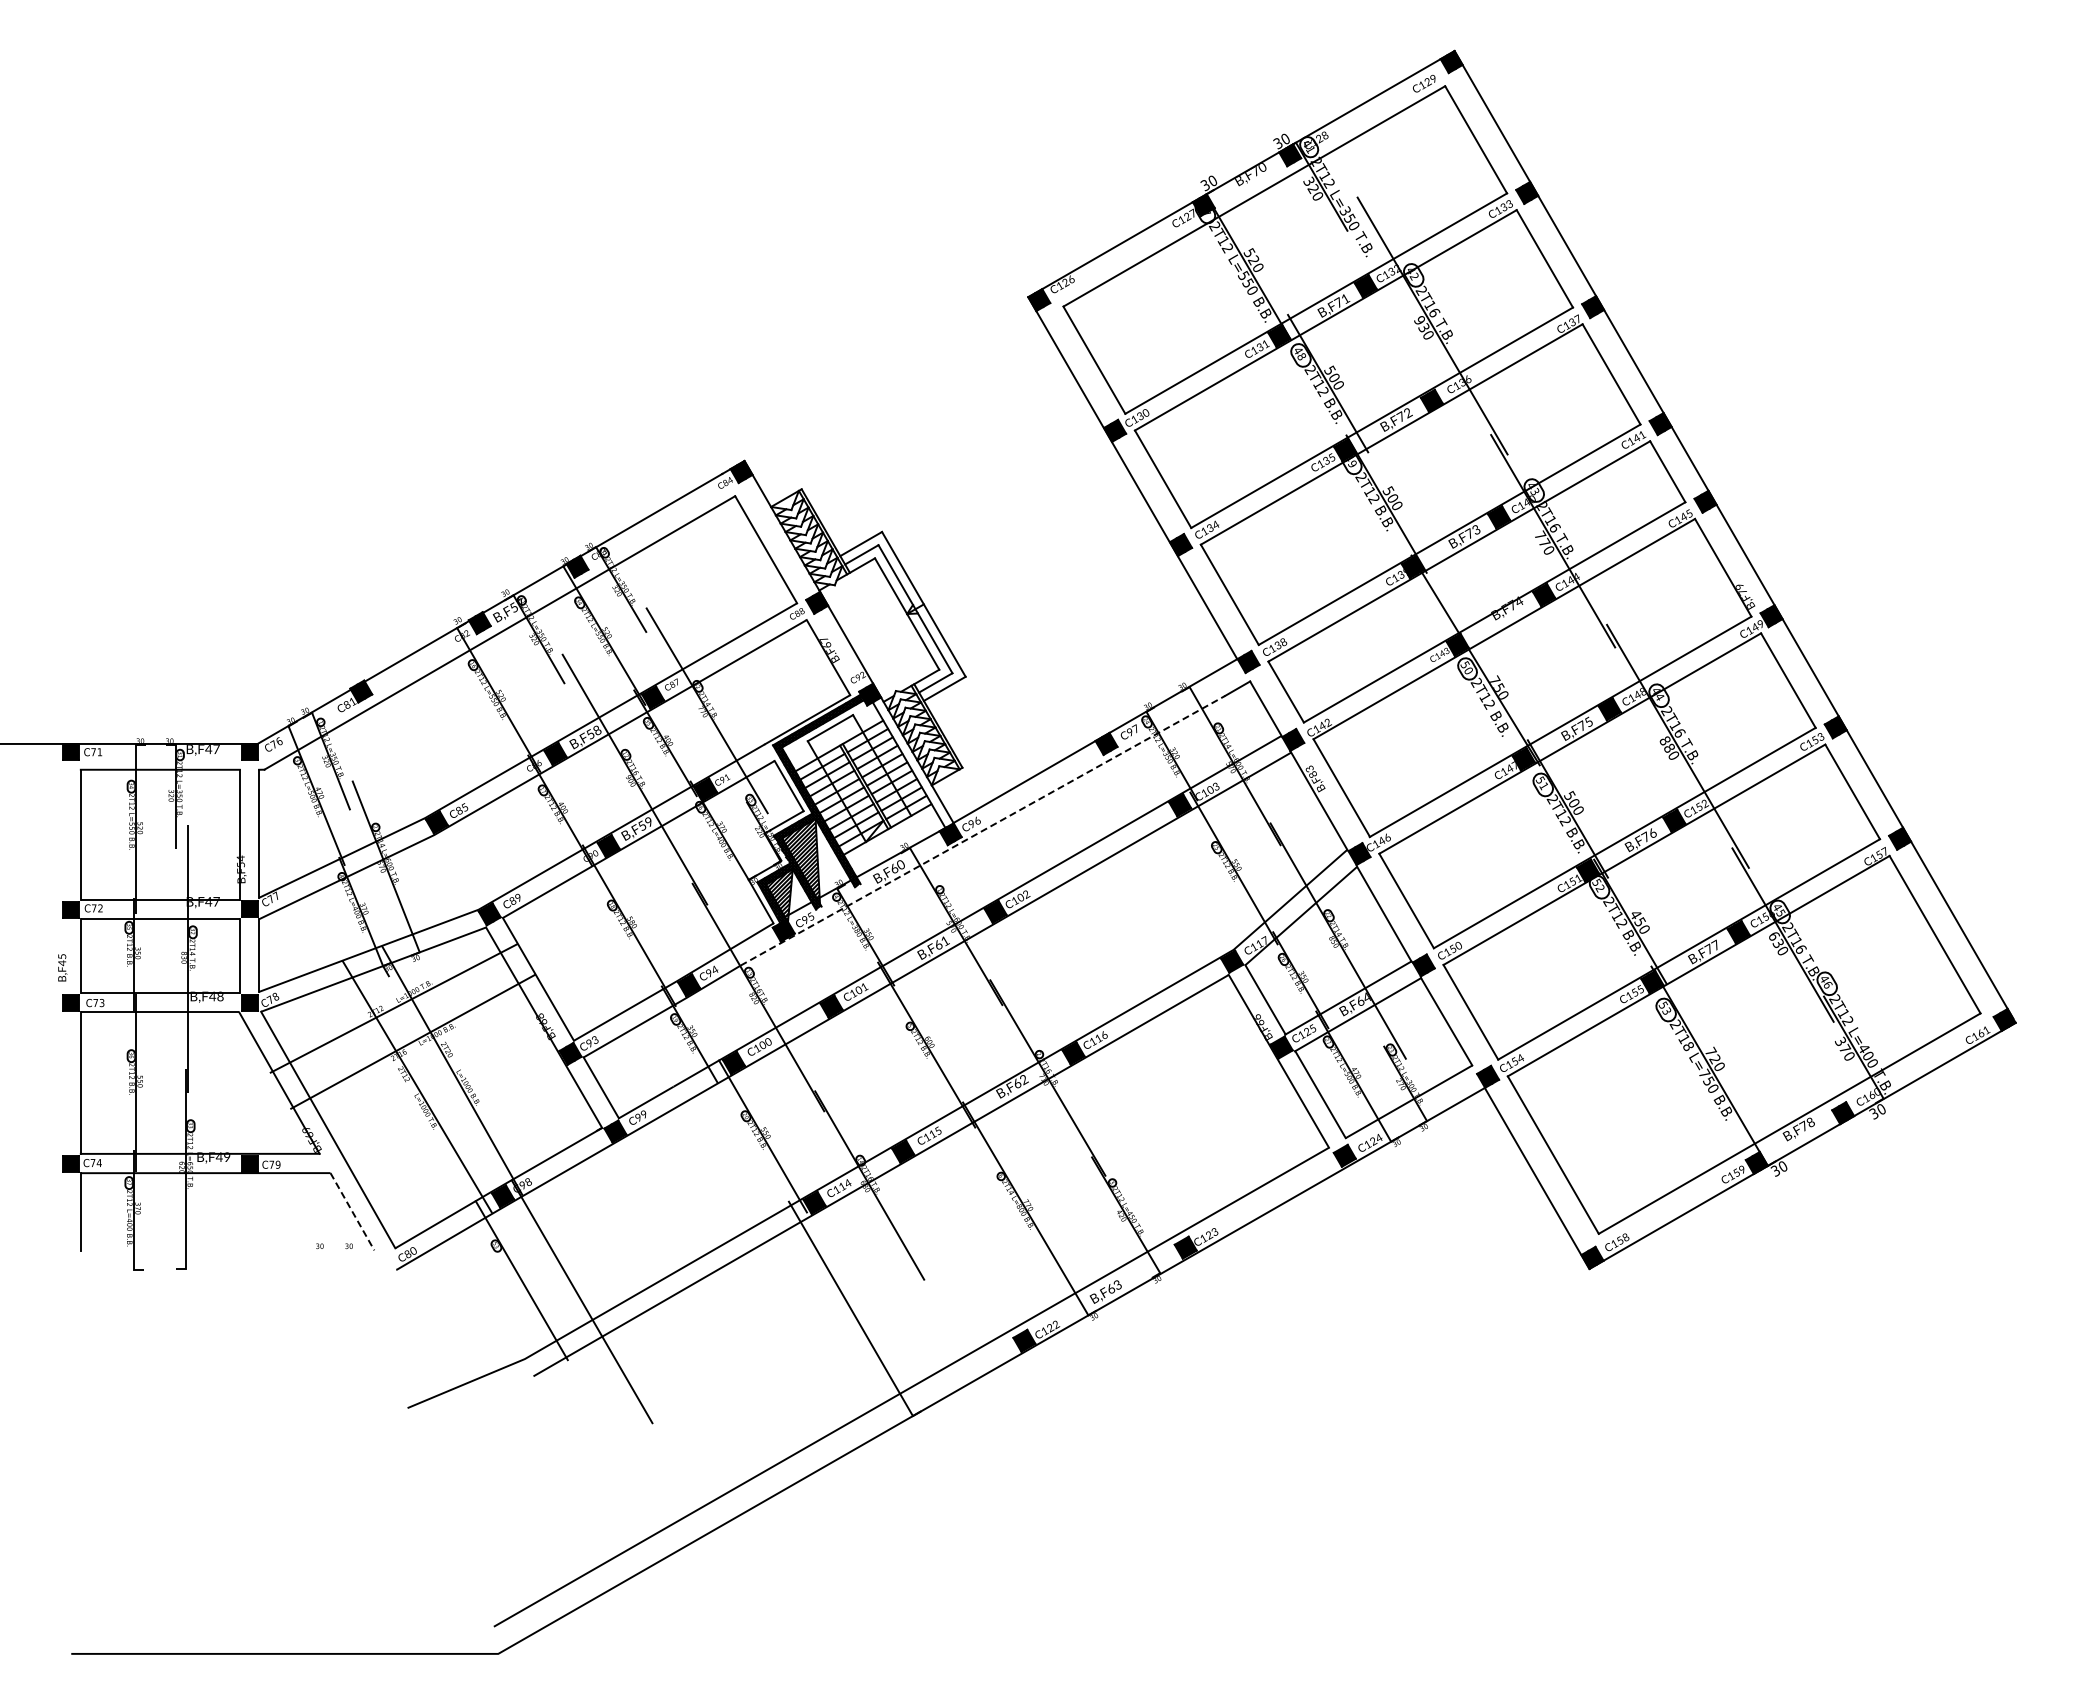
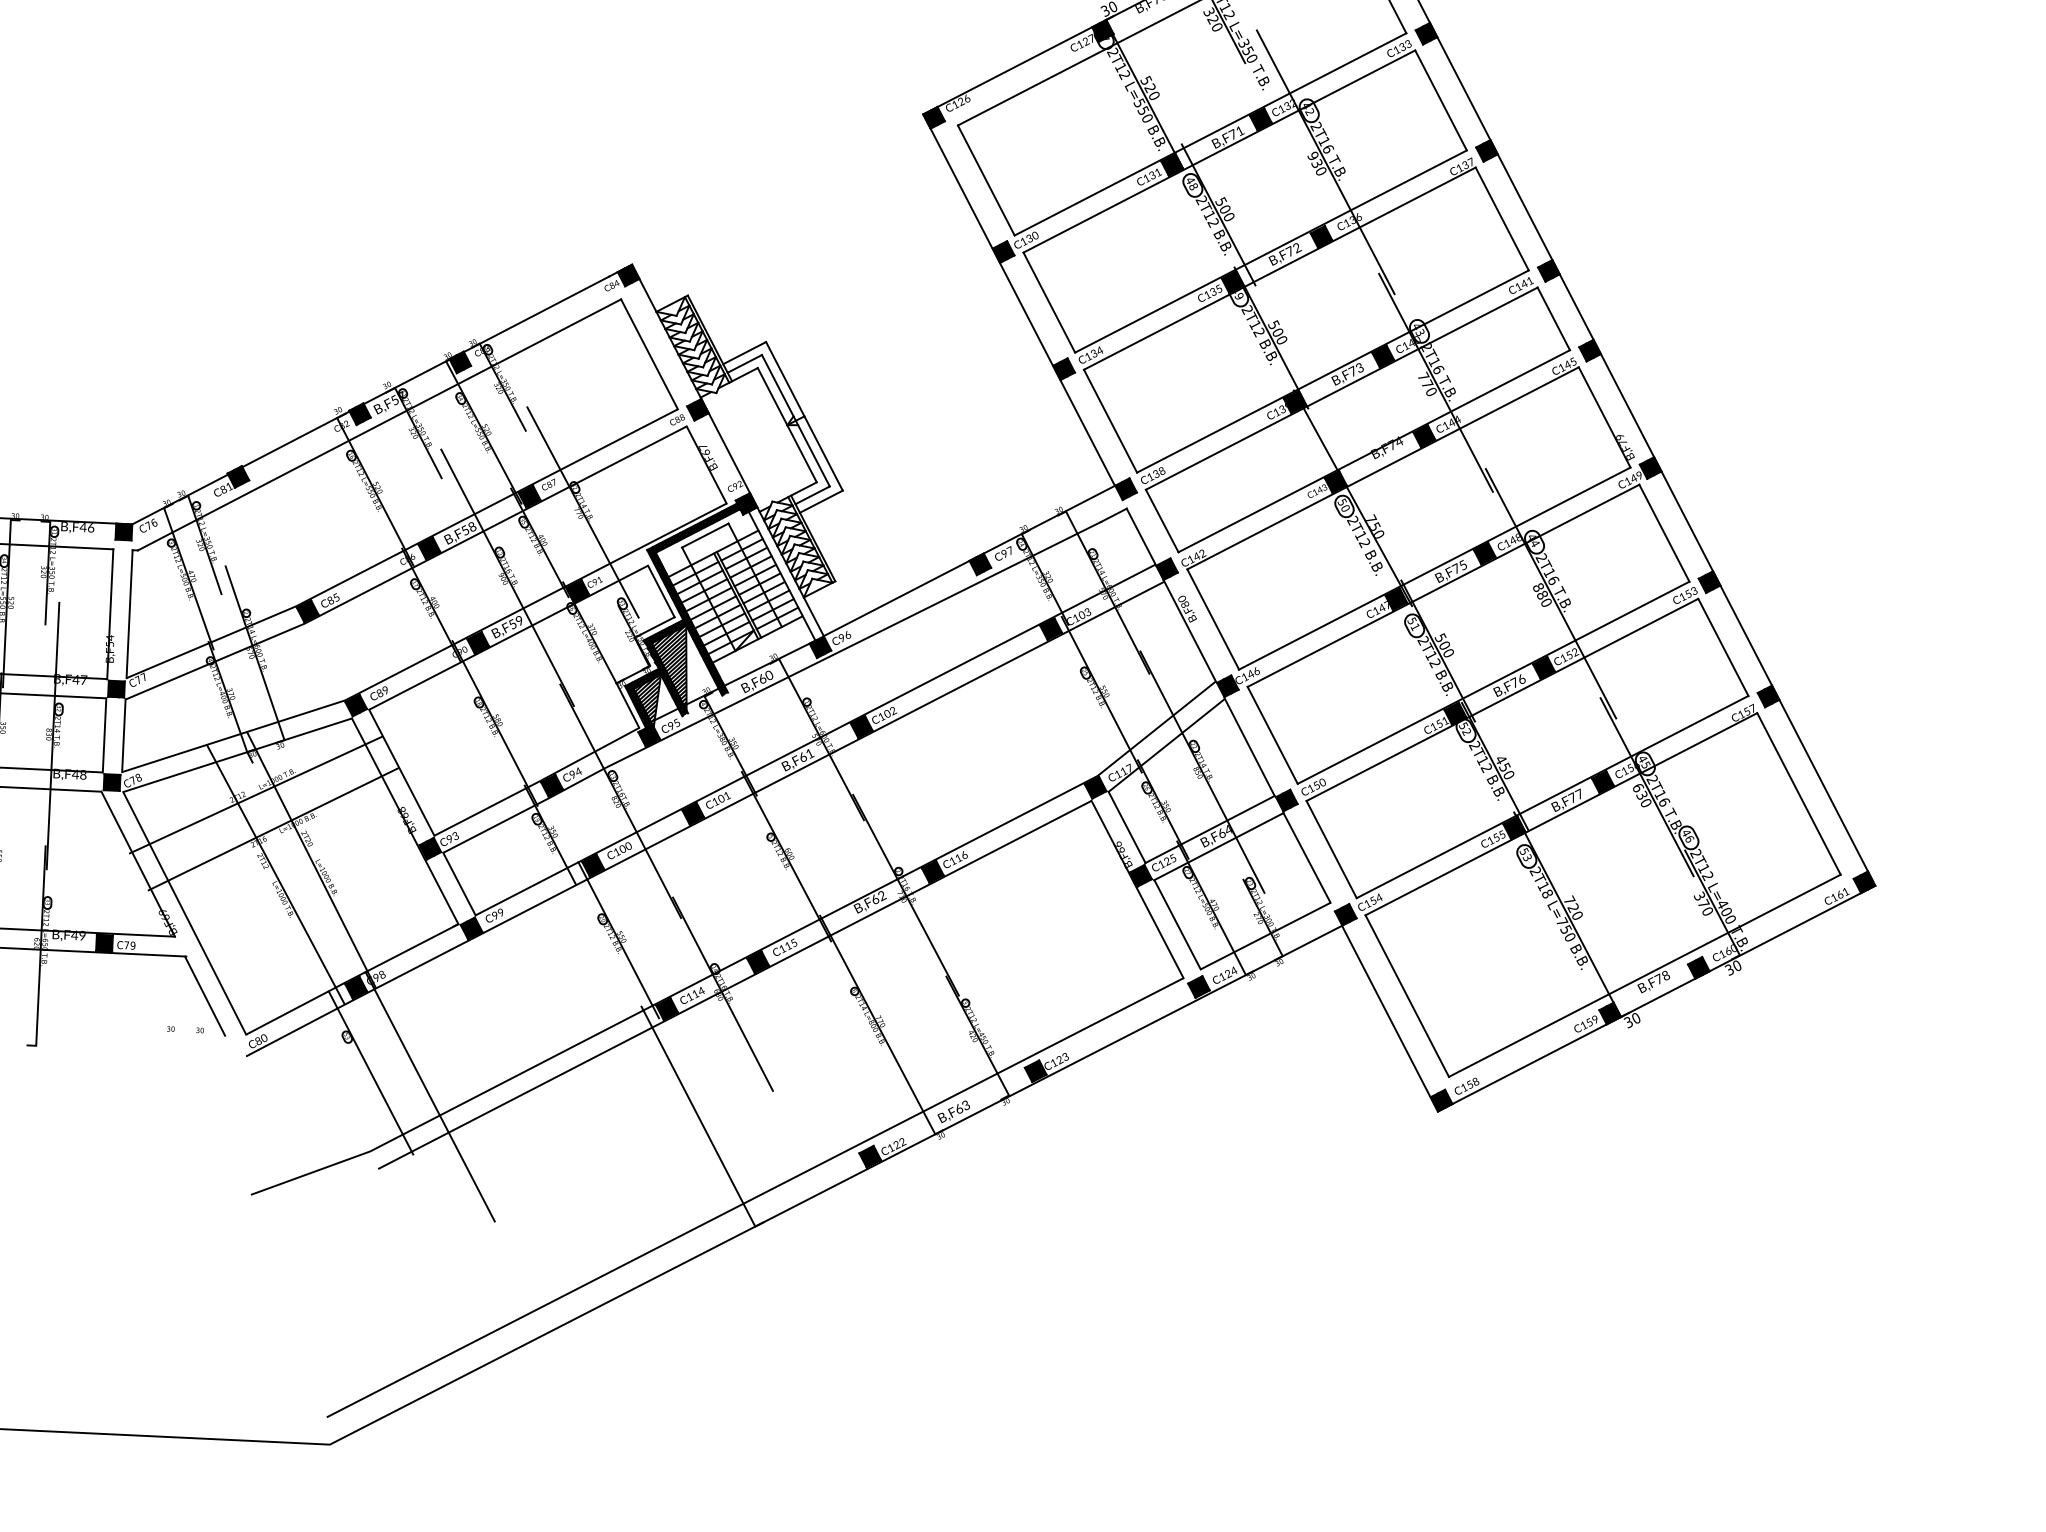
text: (216, 749) -> (91, 527), B,F47 -> B,F46
text: (1309, 769) -> (1181, 599), B,F83 -> B,F80
line: (983, 830) -> (853, 645), dashed -> solid
line: (352, 1212) -> (205, 996), dashed -> solid

